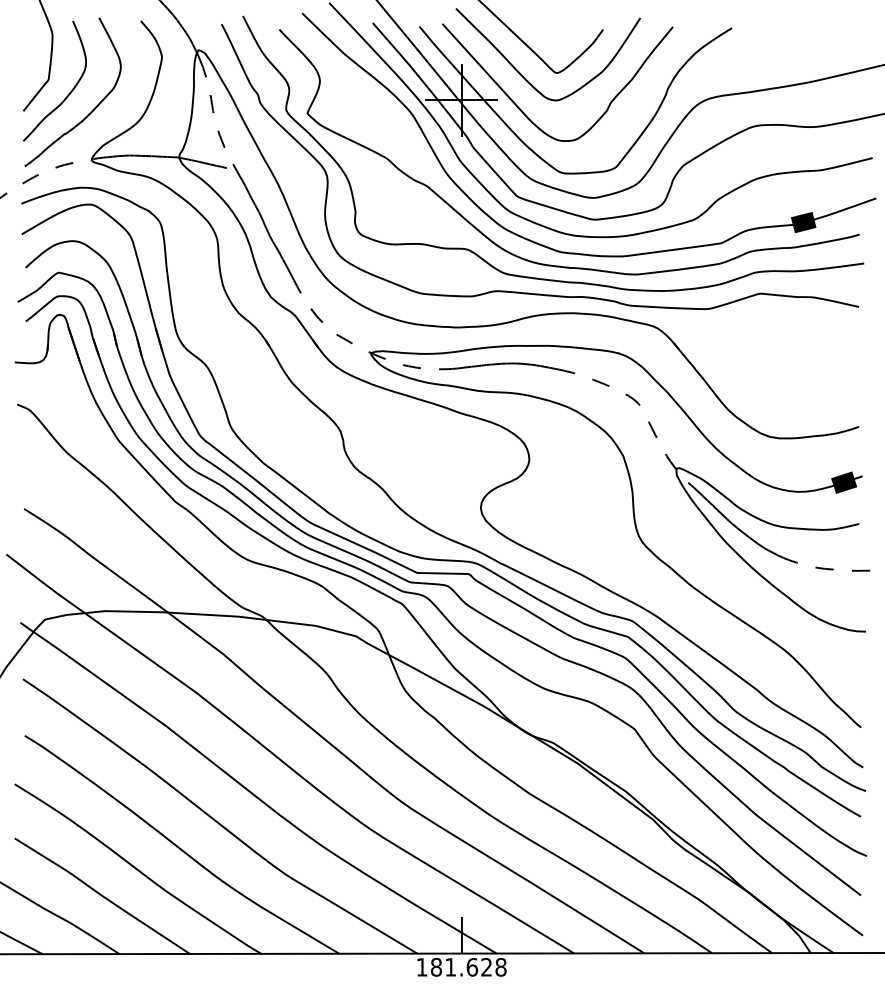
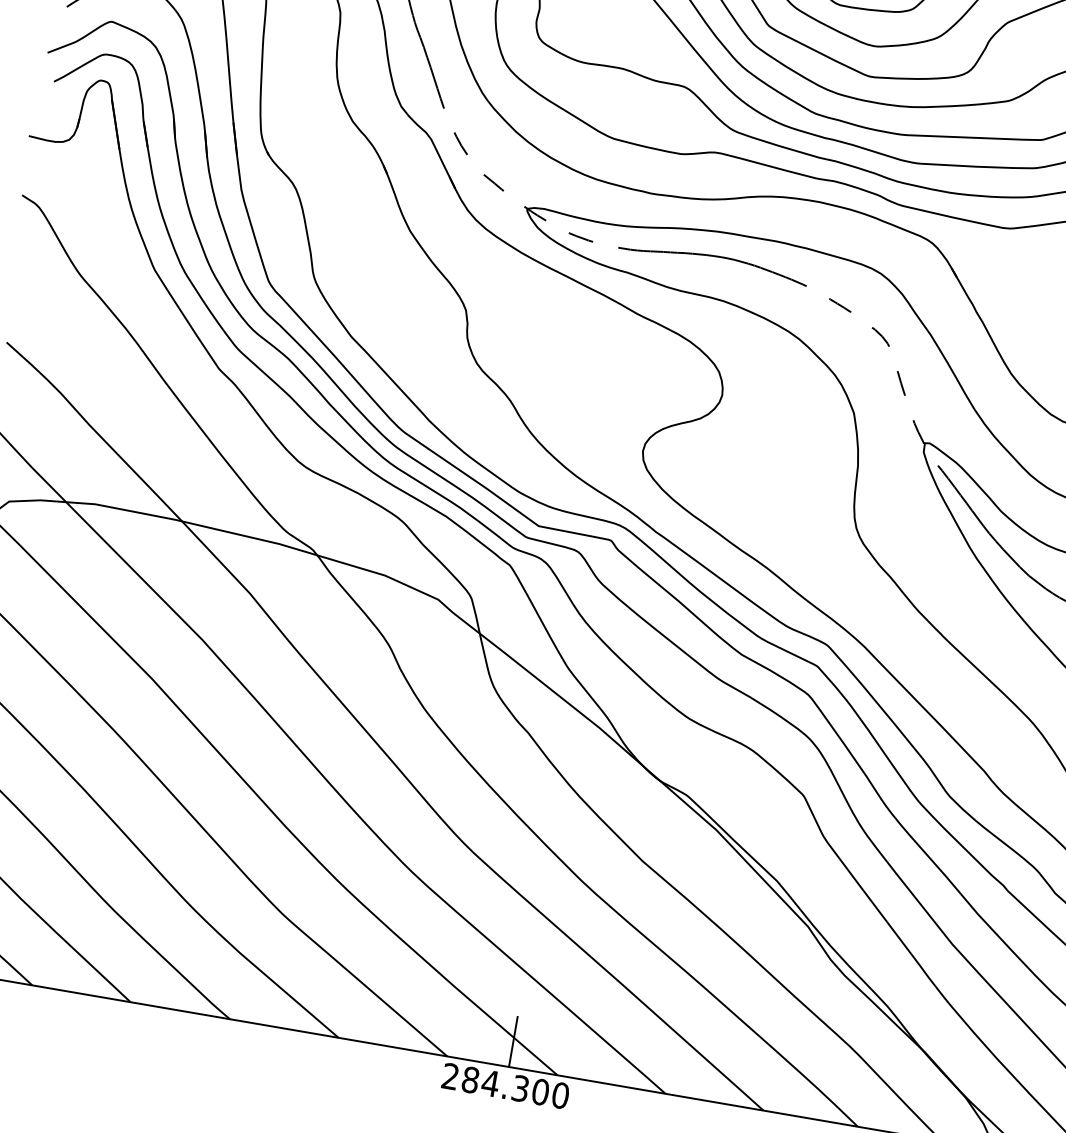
text: (461, 966) -> (505, 1084), 181.628 -> 284.300

